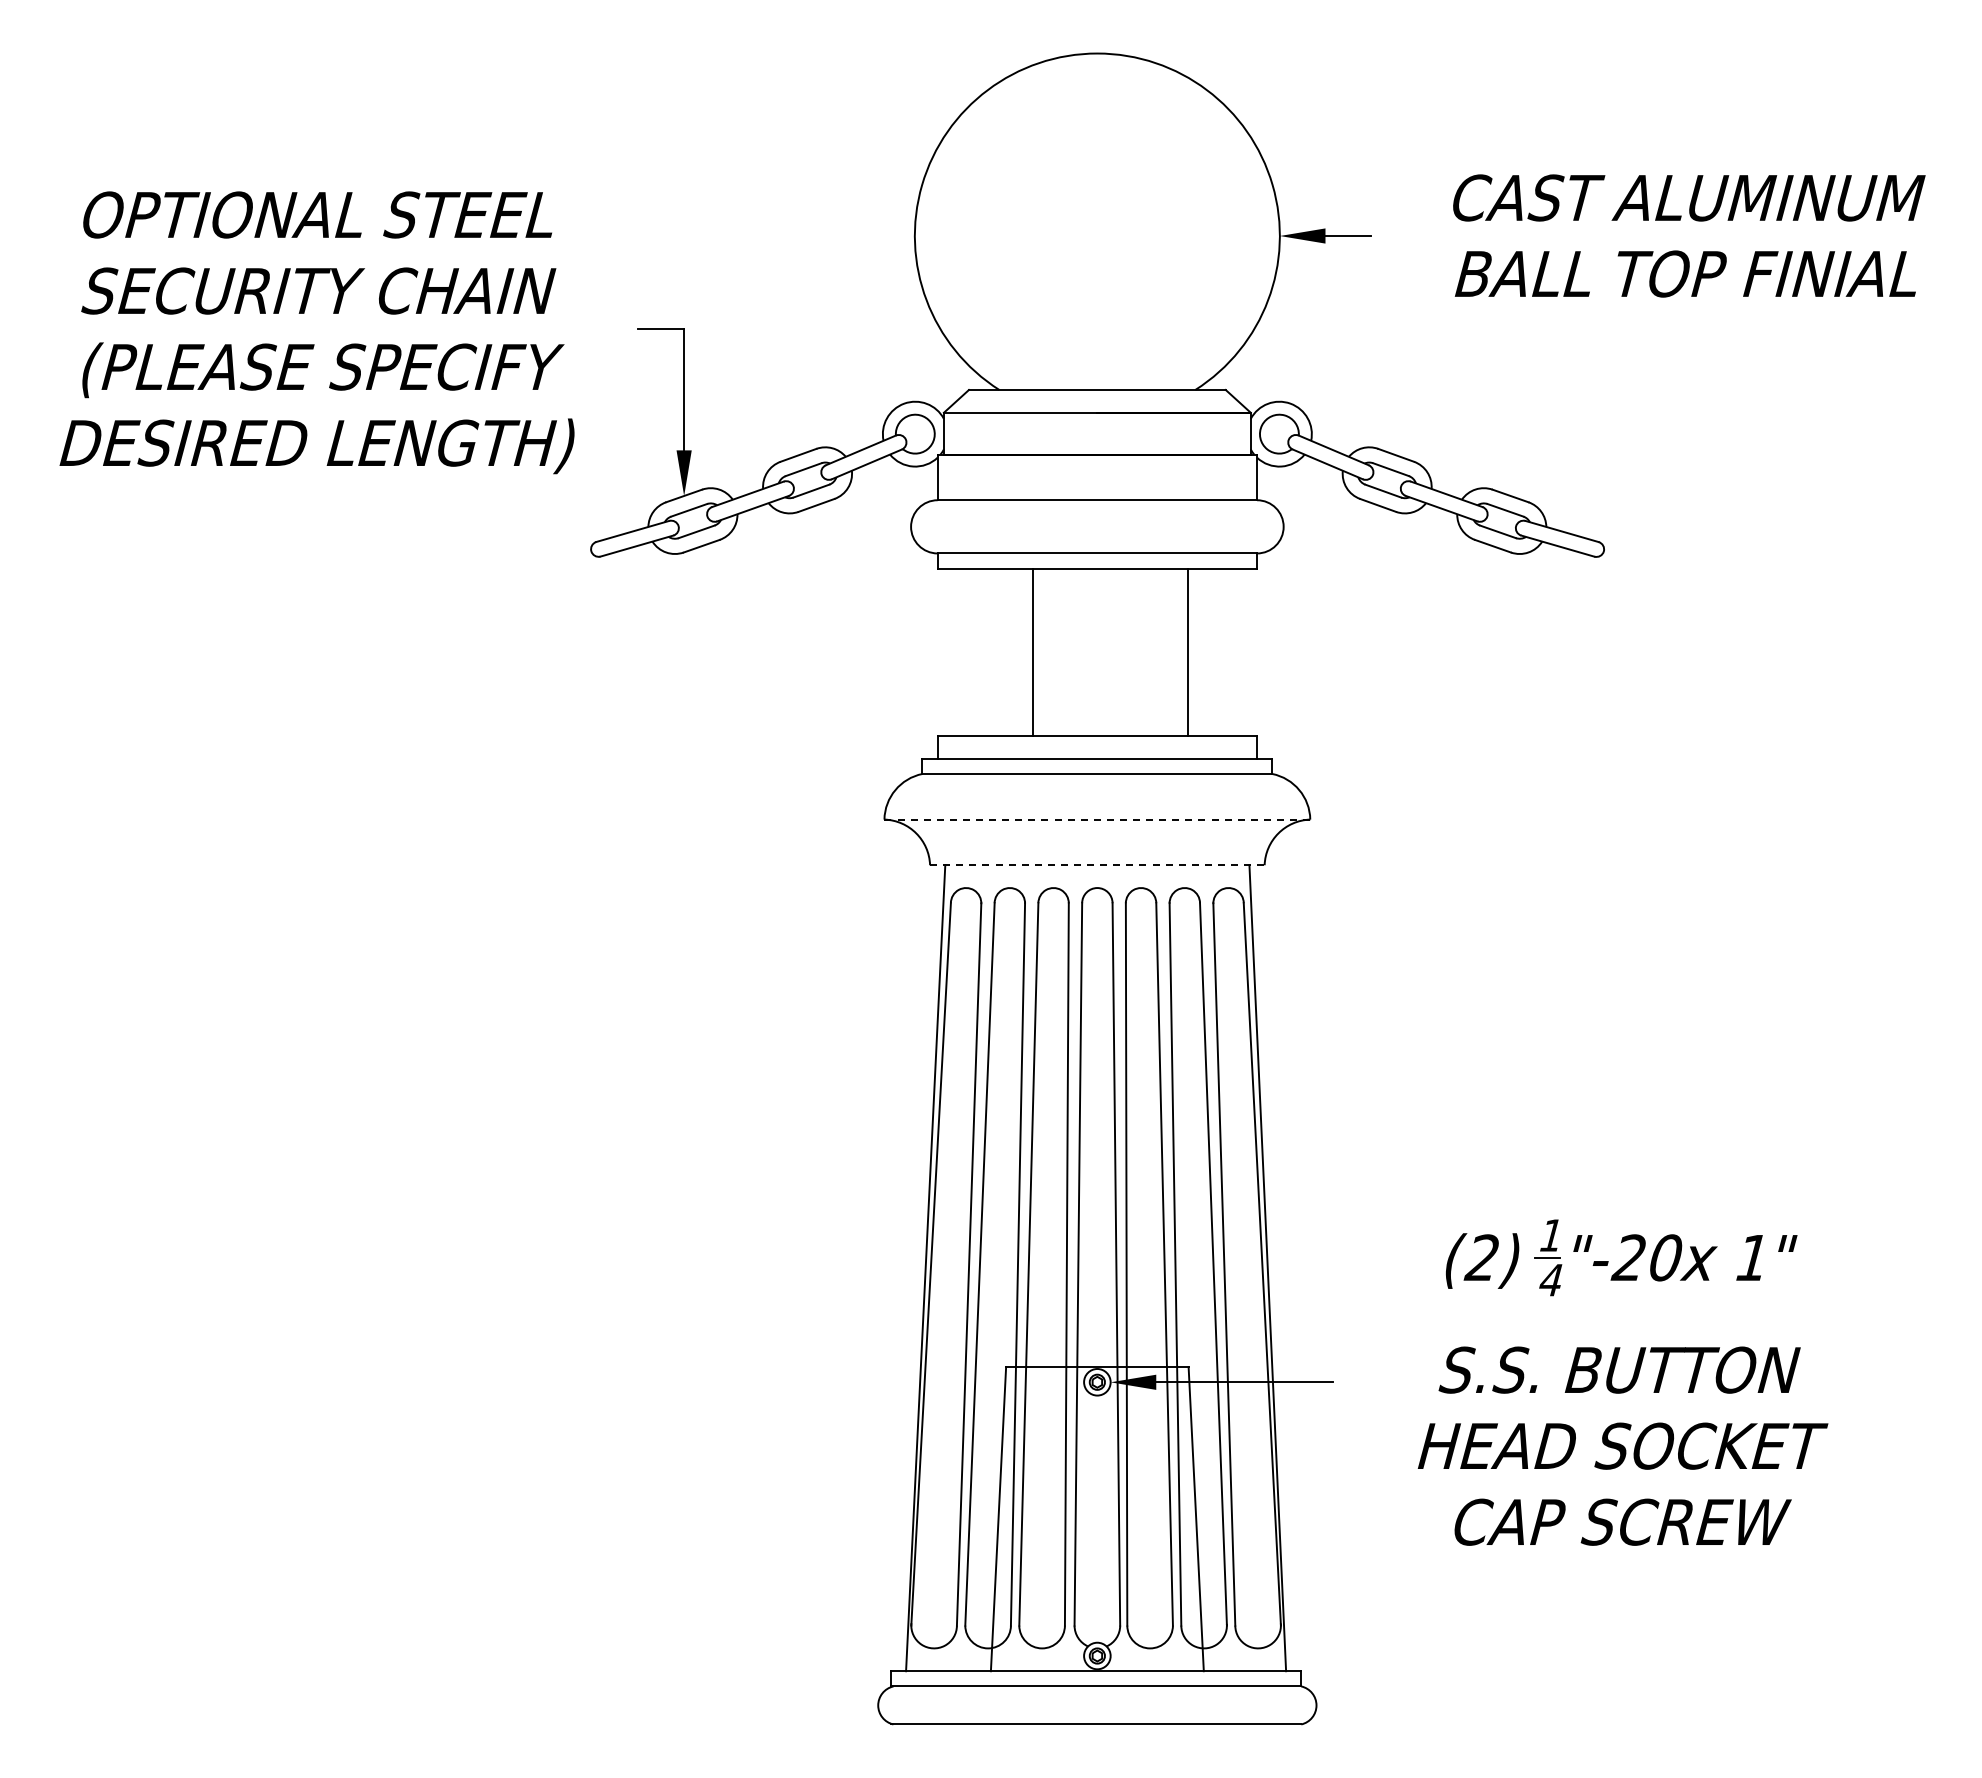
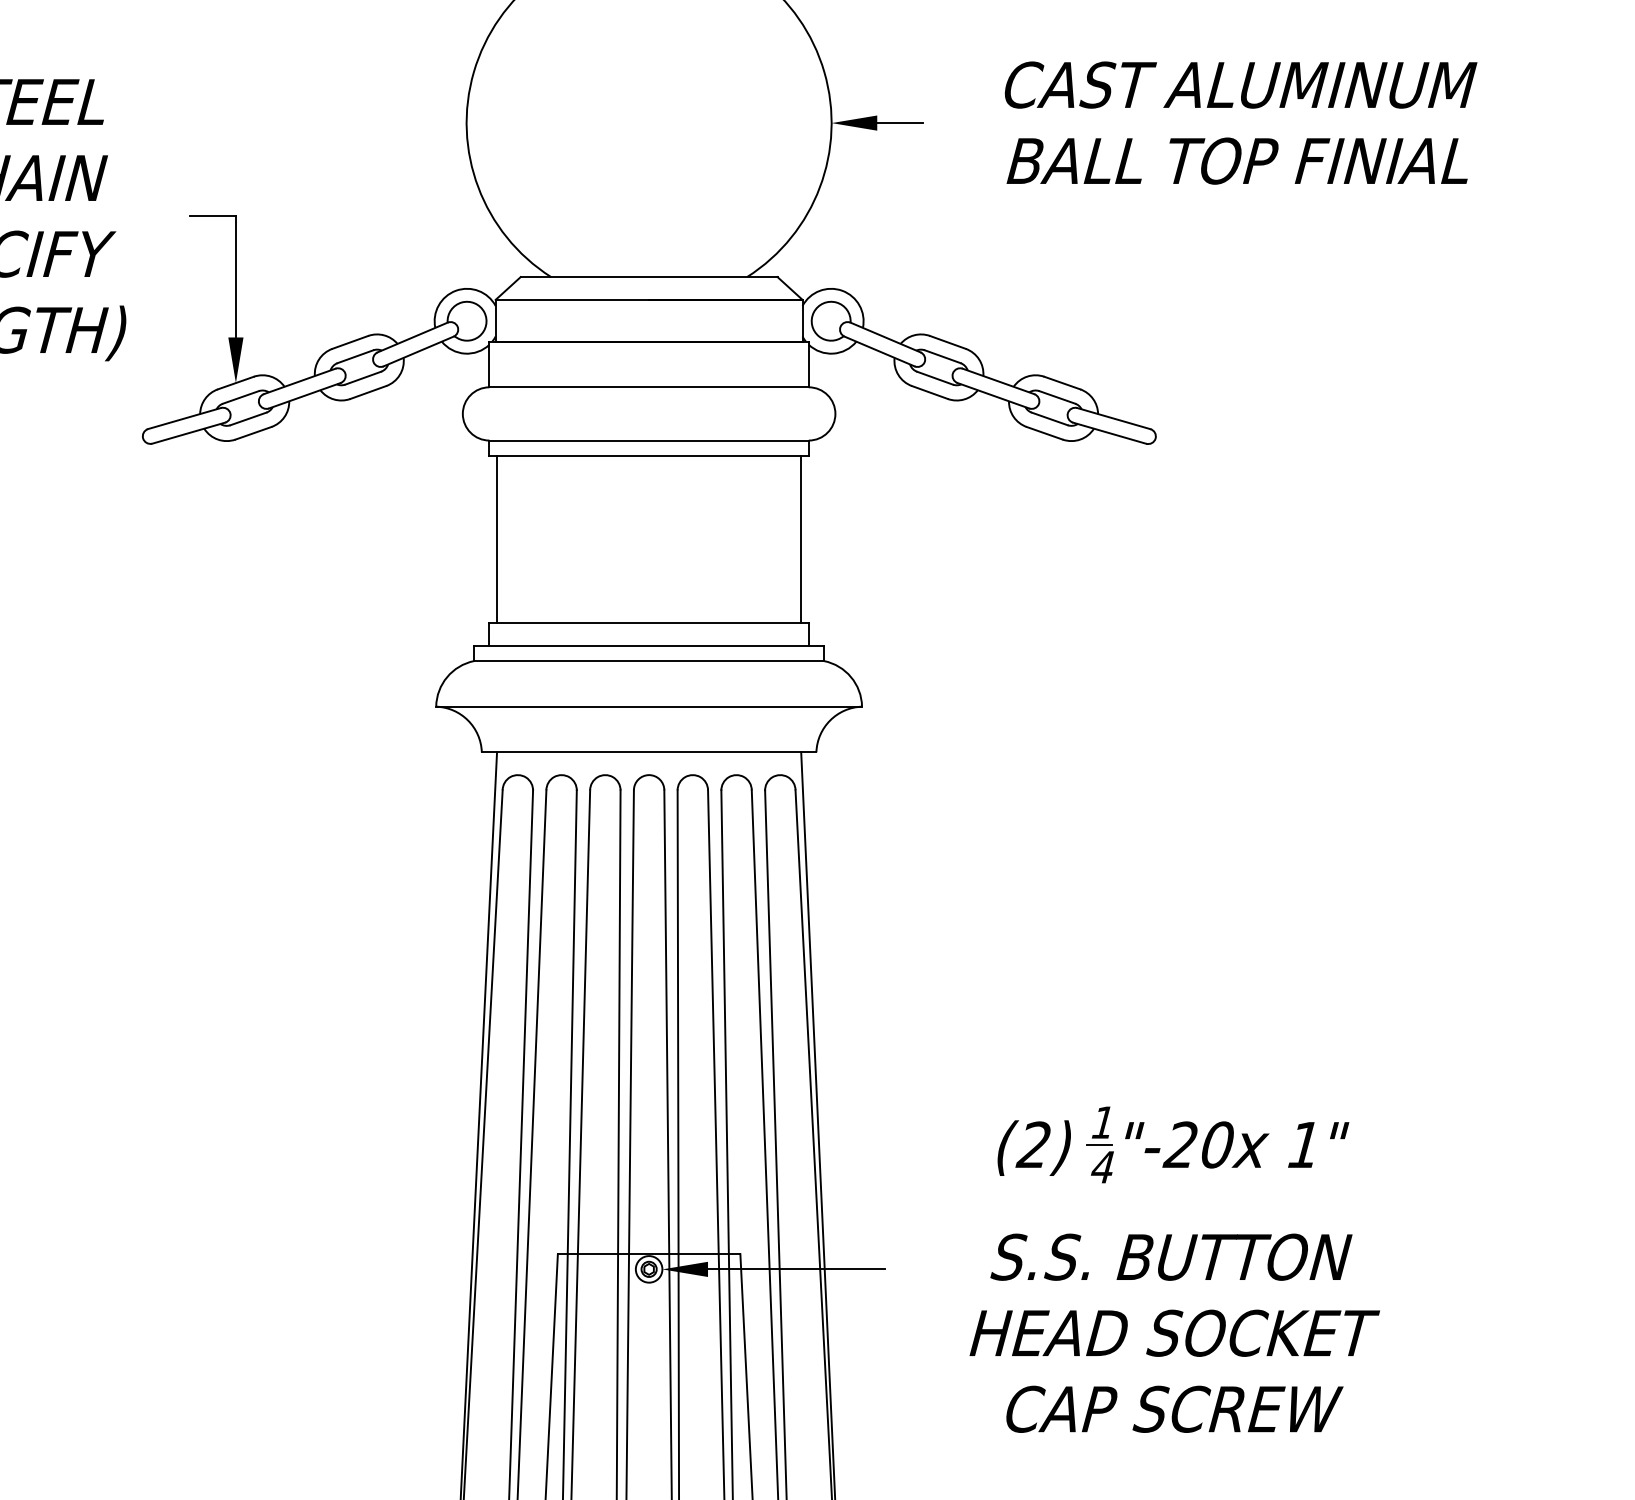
line: (1033, 651) -> (497, 538), moved
line: (1188, 651) -> (801, 538), moved
line: (1097, 819) -> (649, 706), dashed -> solid
line: (1097, 865) -> (649, 752), dashed -> solid

